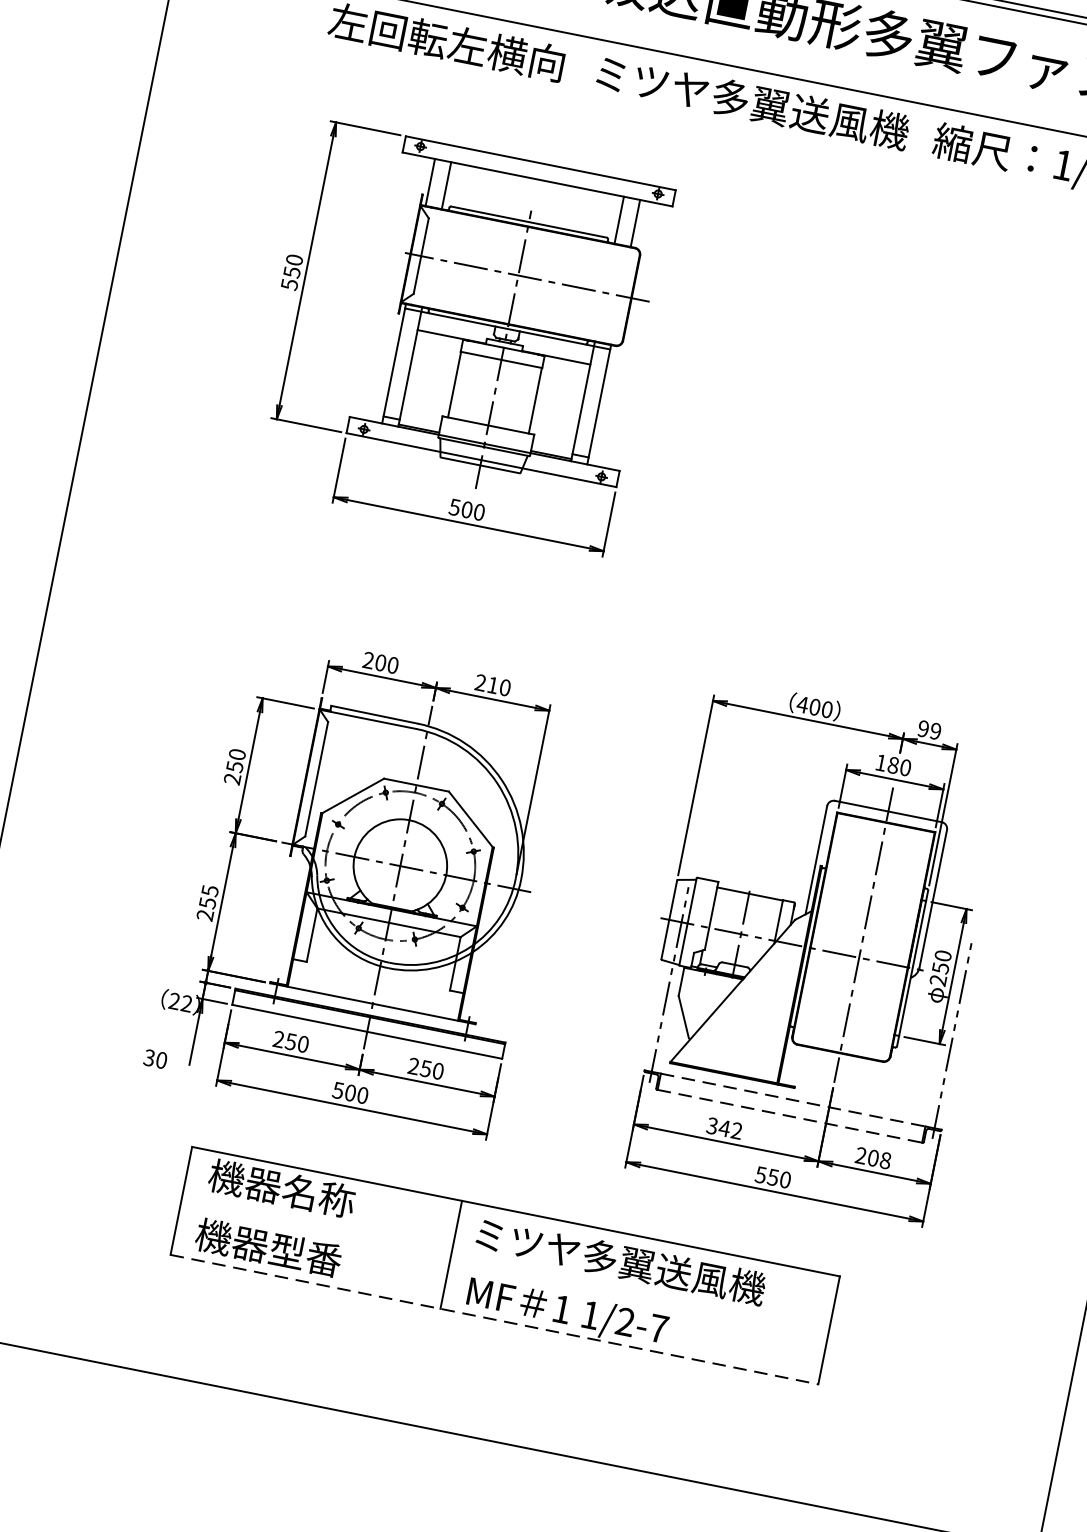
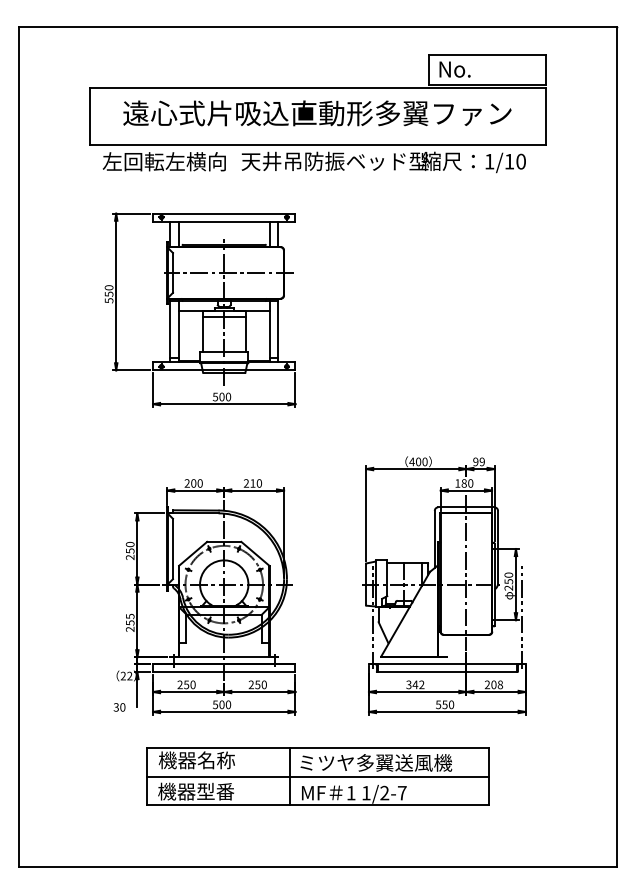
text: (769, 106) -> (334, 161), ミツヤ多翼送風機 -> 天井吊防振ベッド型
line: (793, 1100) -> (447, 663), dashed -> solid
line: (790, 1117) -> (447, 672), dashed -> solid
line: (504, 1265) -> (317, 776), added
line: (493, 1319) -> (317, 805), dashed -> solid

